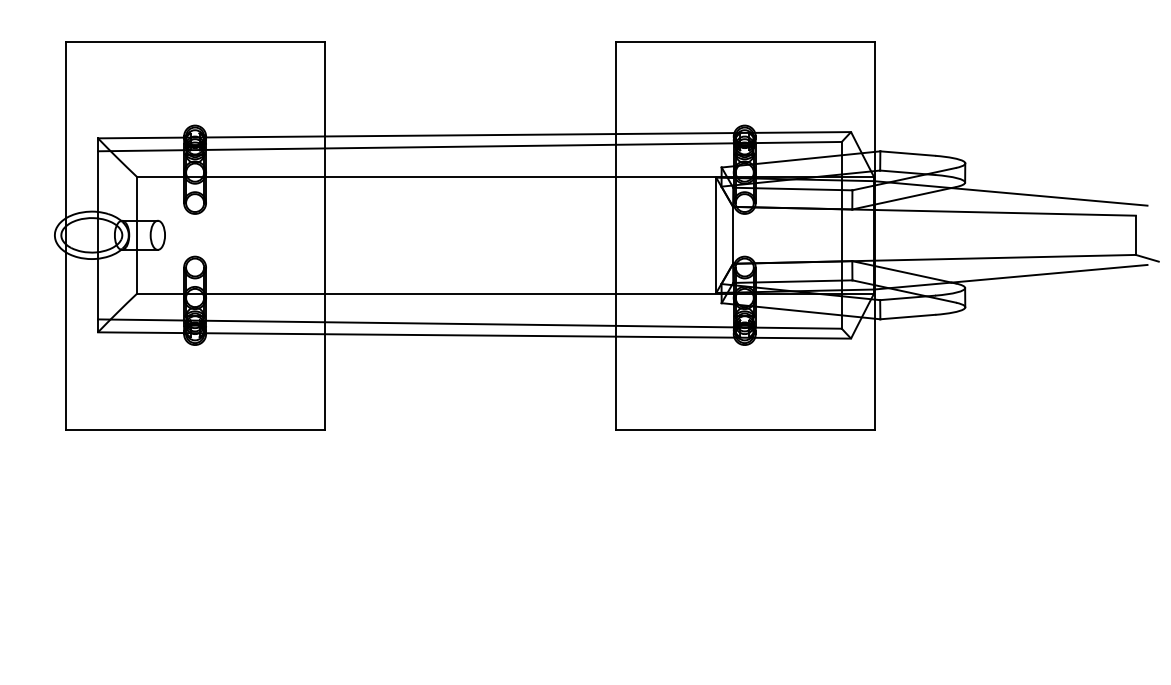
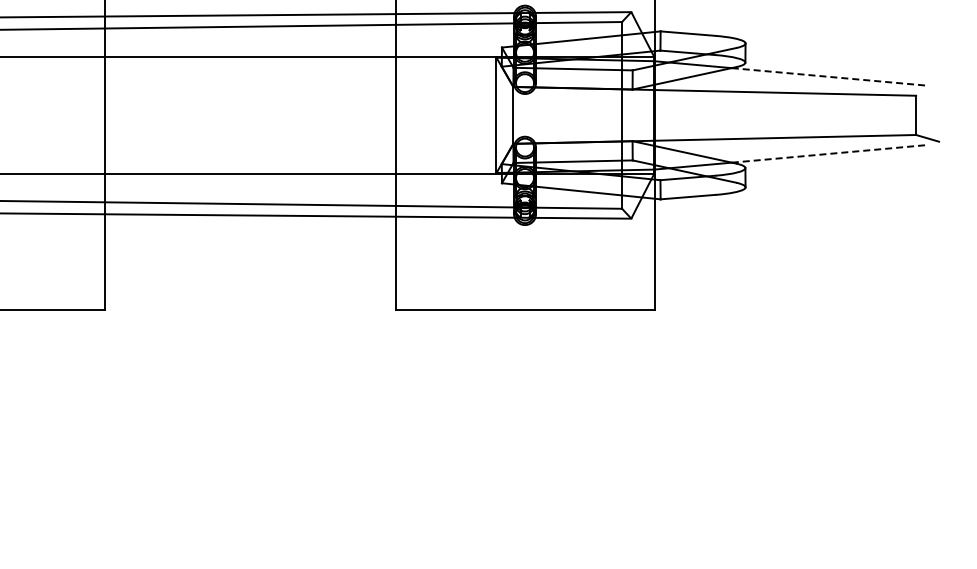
line: (1049, 196) -> (829, 76), solid -> dashed
line: (1049, 273) -> (829, 153), solid -> dashed

